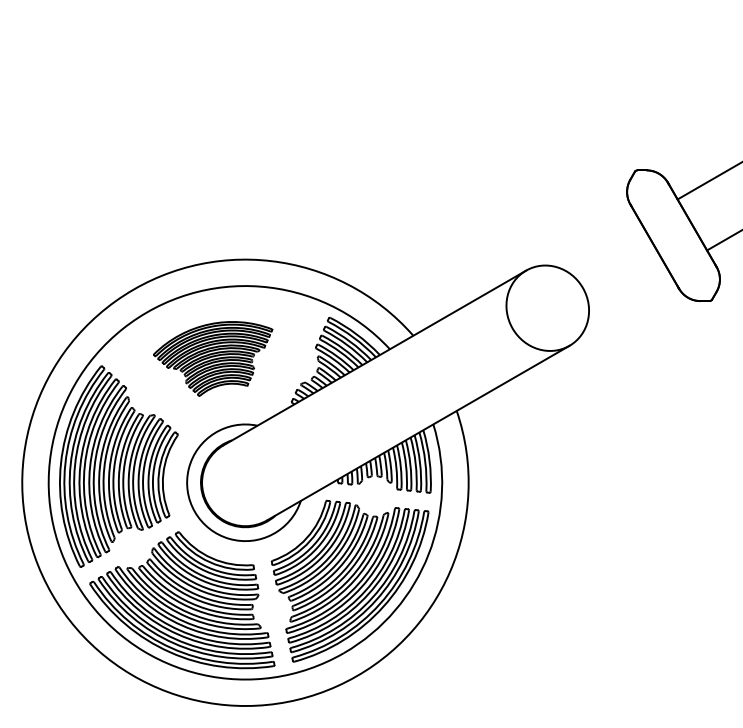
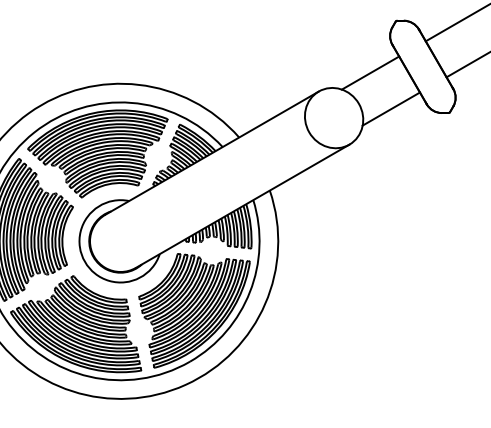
line: (598, 244) -> (369, 73), added
line: (628, 295) -> (391, 109), added
part: (212, 358) -> (97, 153), size x1.67

